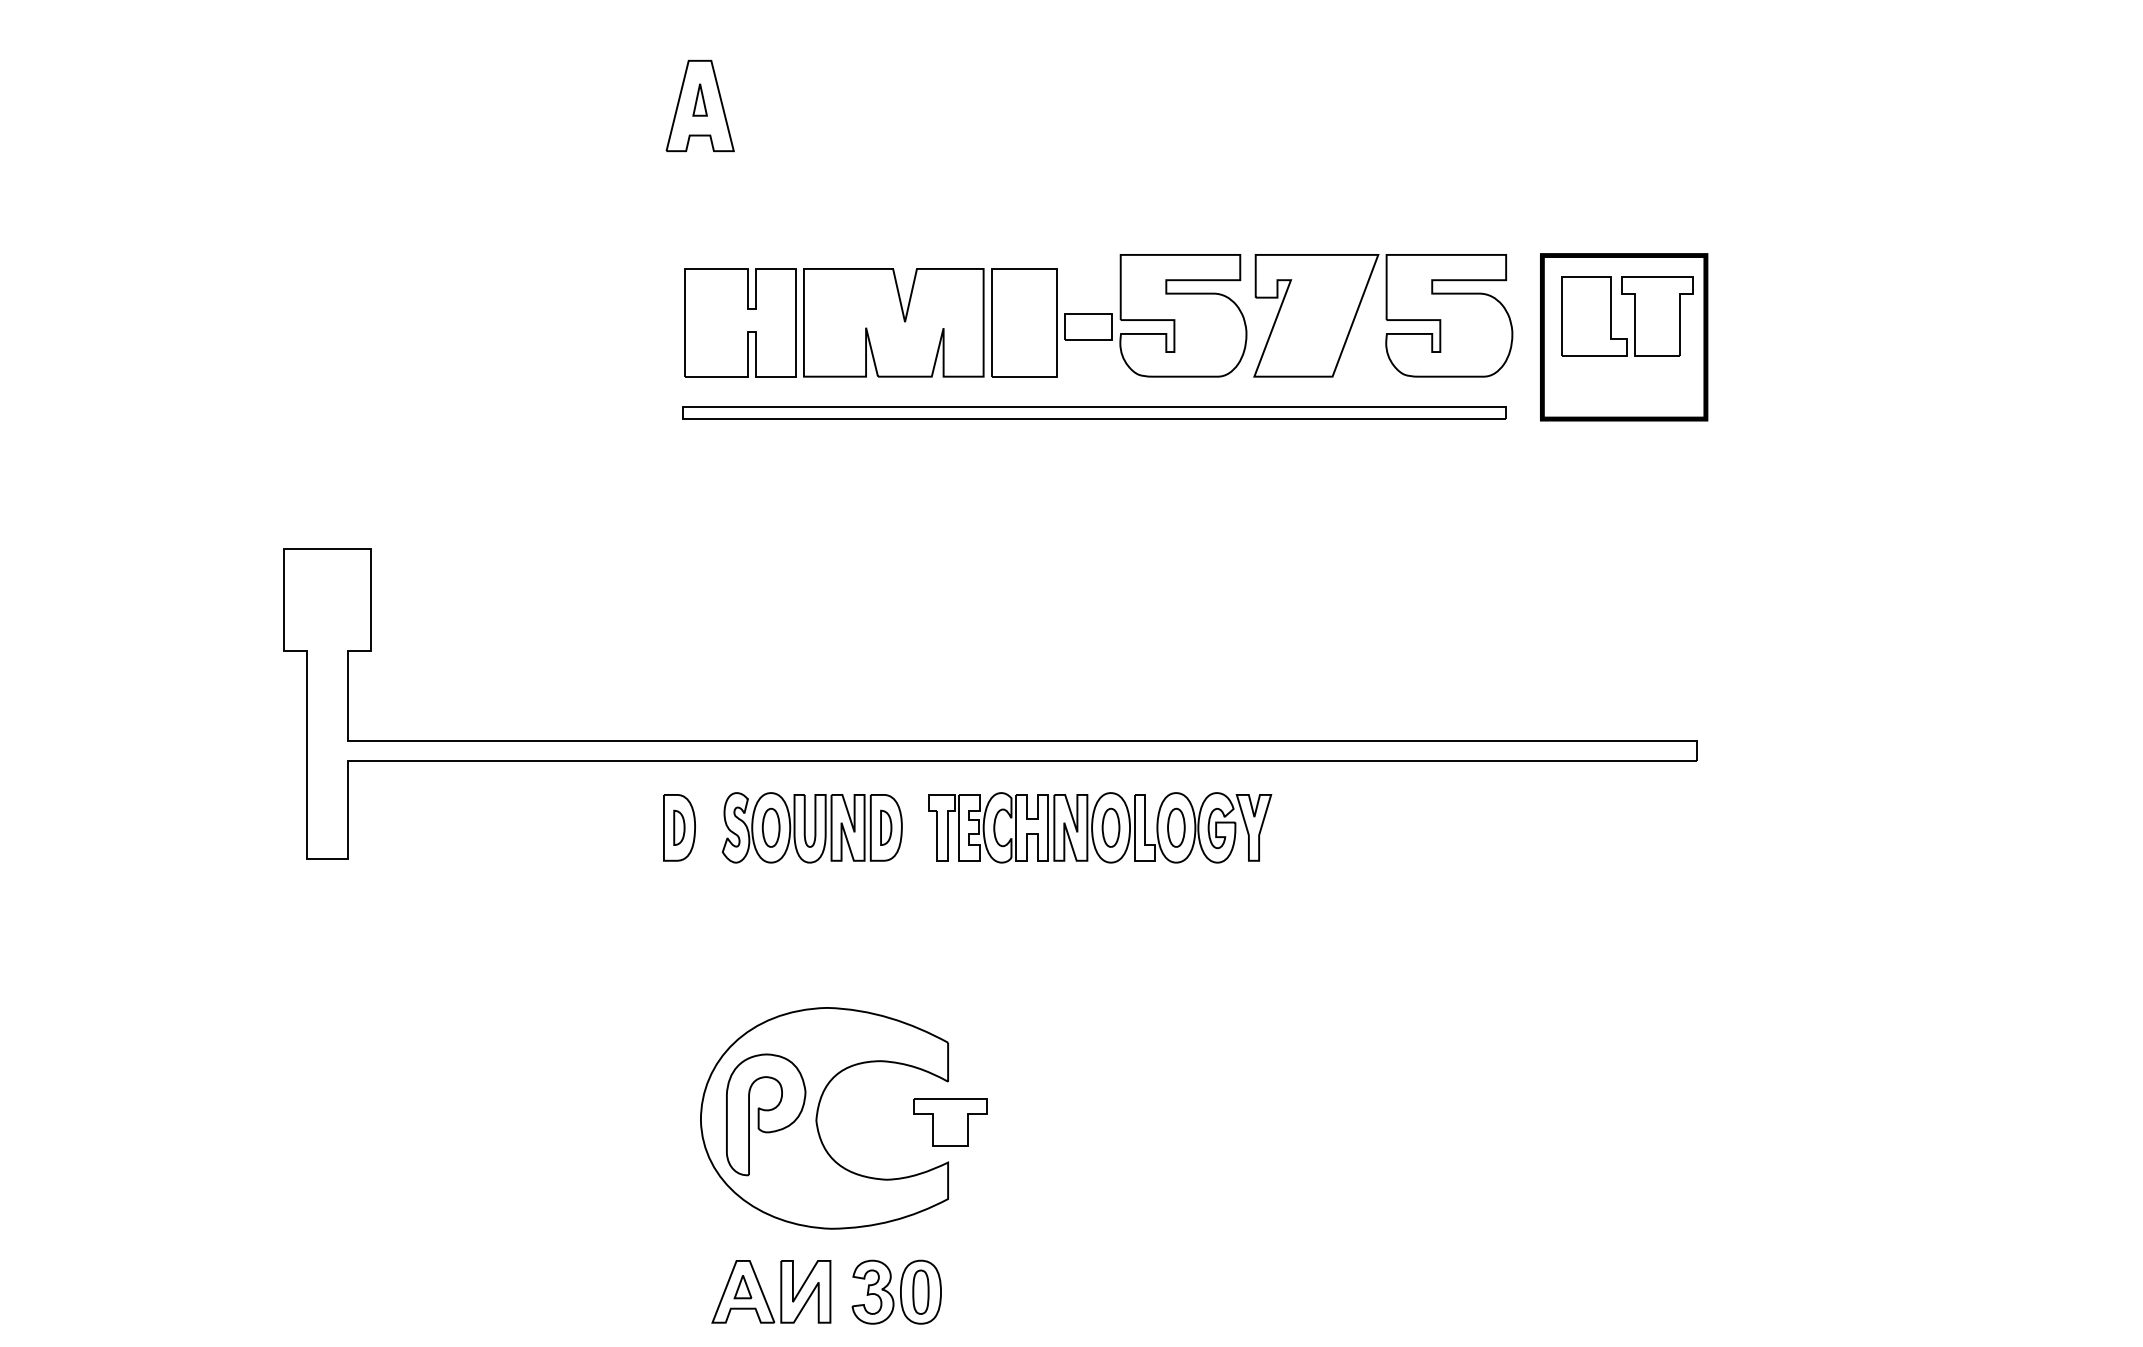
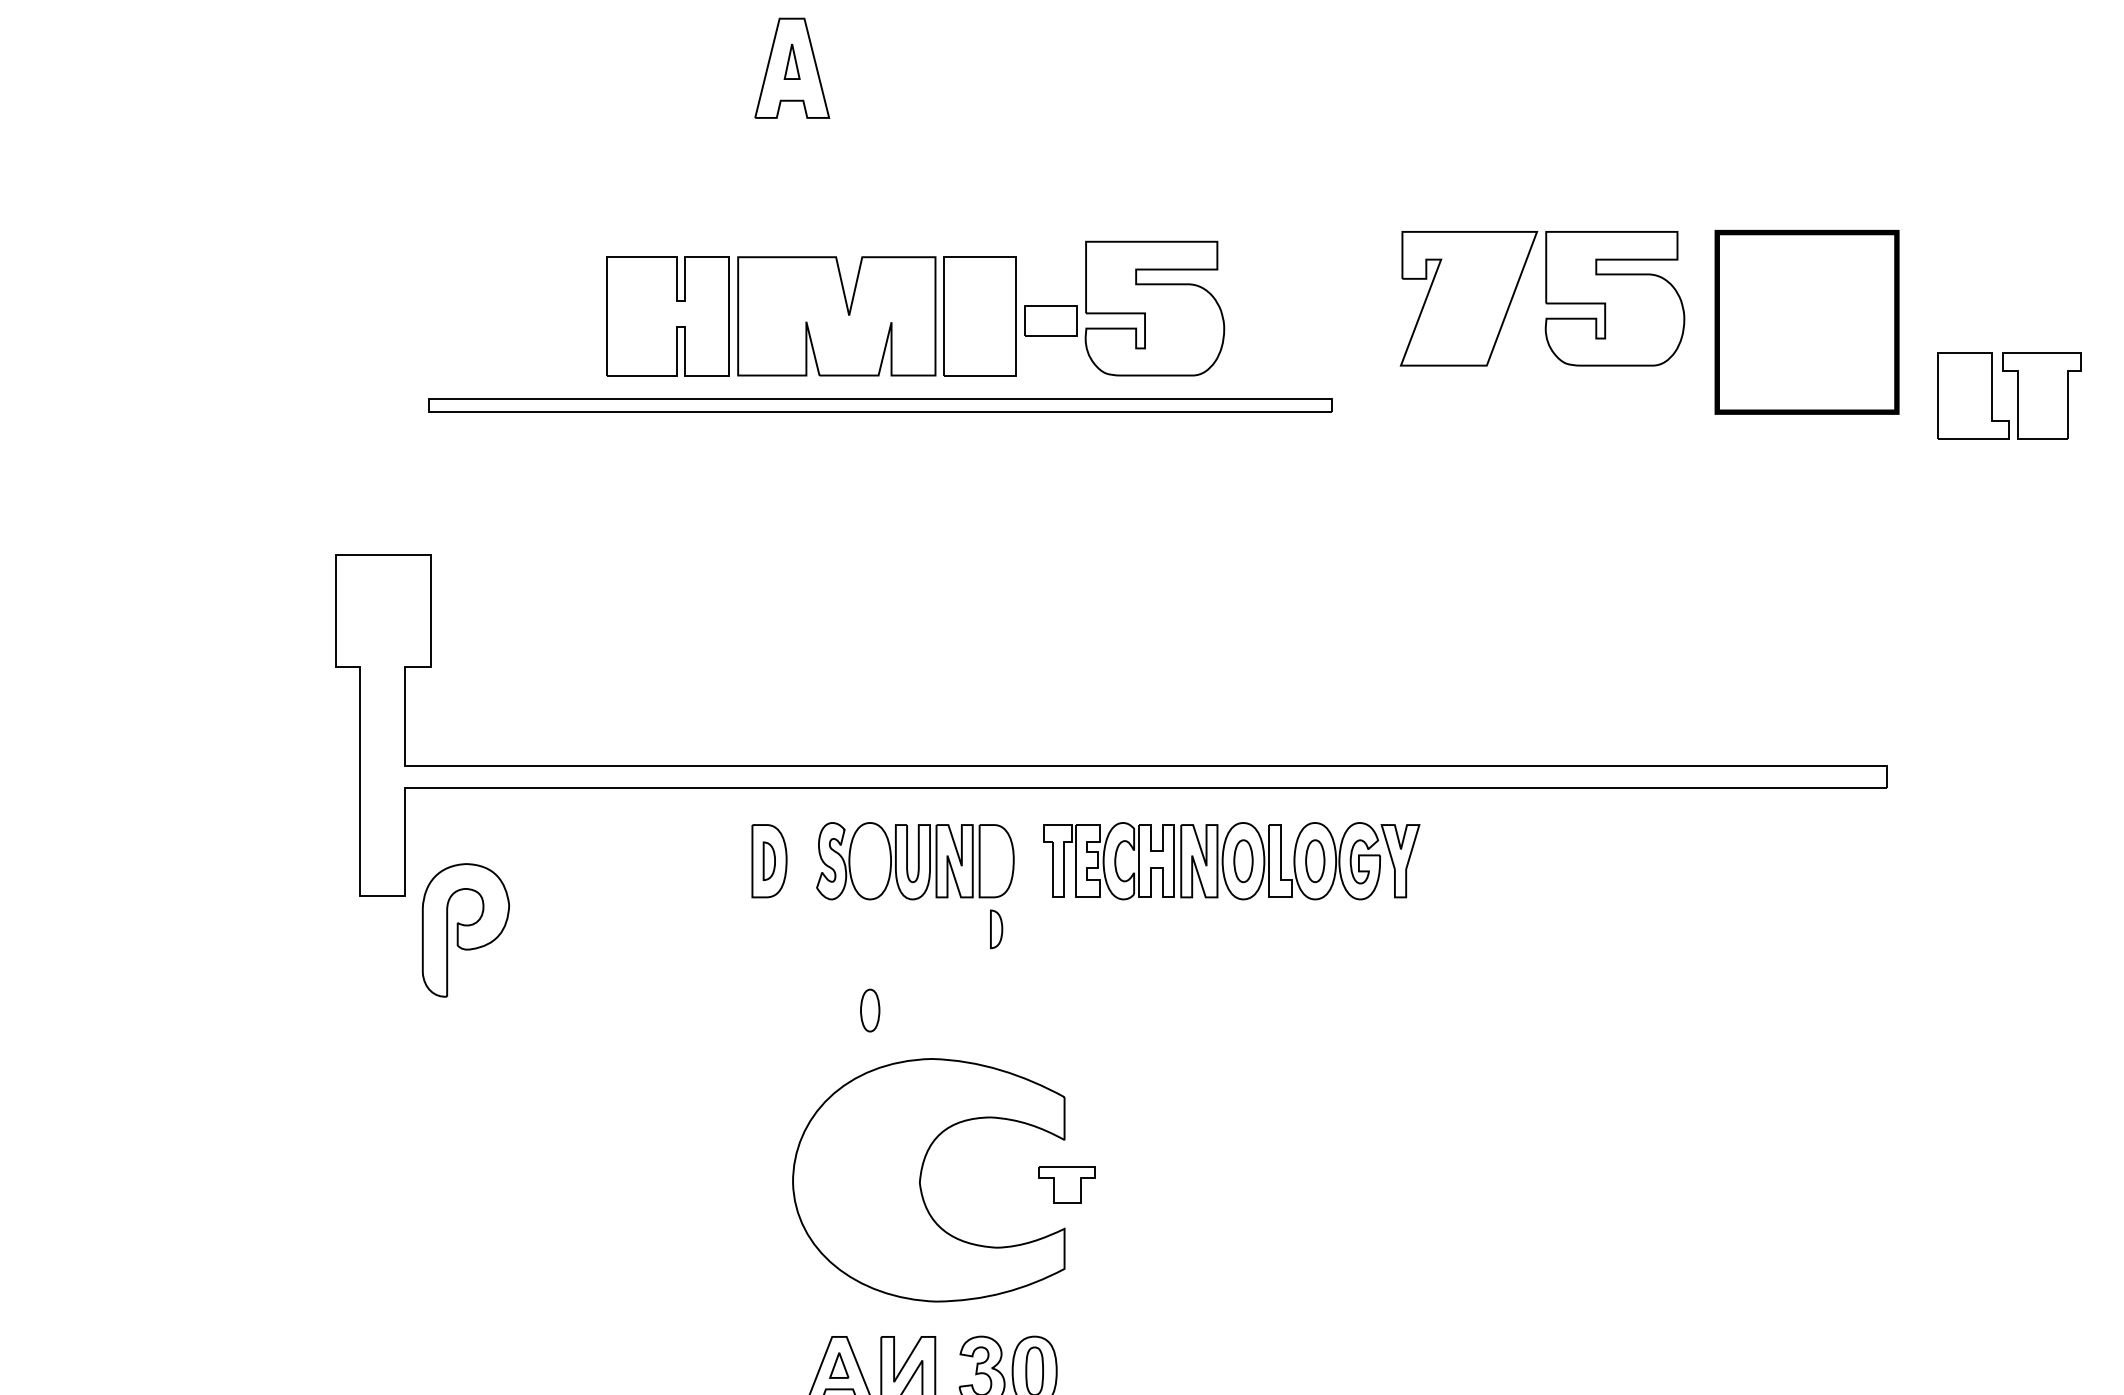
part: (965, 315) -> (915, 308), moved
part: (1634, 316) -> (2017, 396), moved
part: (1094, 412) -> (880, 404), moved
part: (770, 827) -> (869, 1010), moved
part: (886, 827) -> (996, 928), moved
part: (766, 1114) -> (466, 930), moved
part: (950, 1122) -> (1067, 1184), size x0.7

